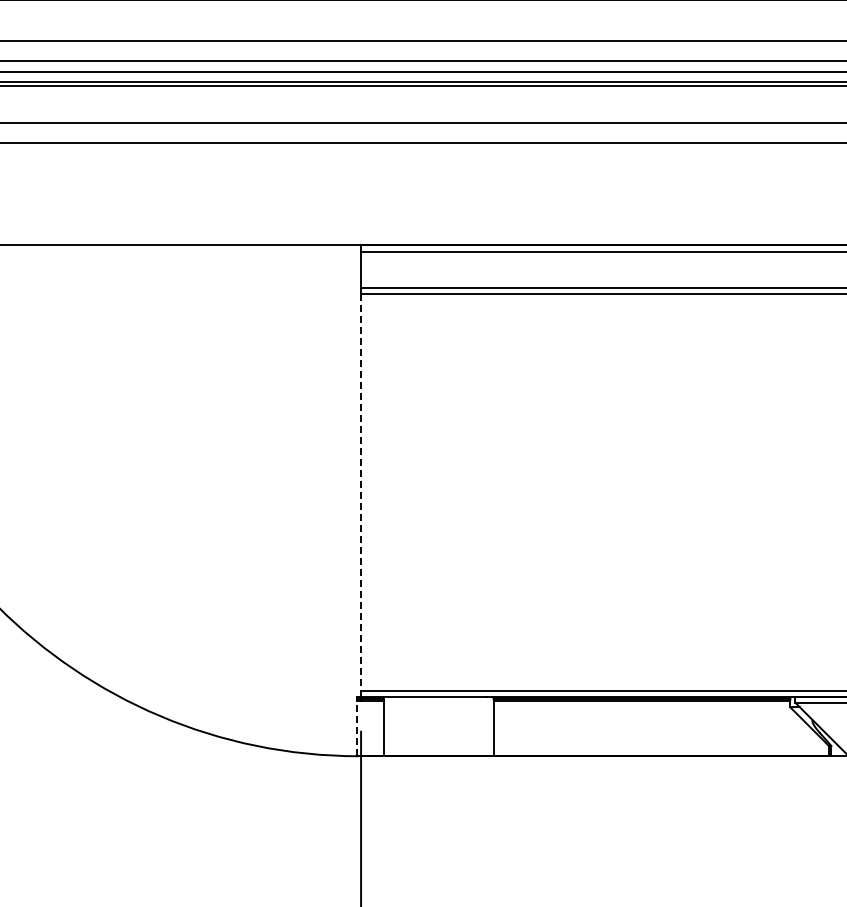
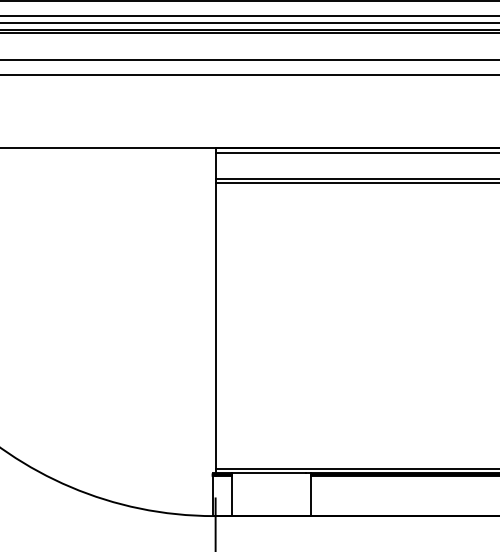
line: (361, 492) -> (215, 326), dashed -> solid
line: (356, 728) -> (212, 496), dashed -> solid

